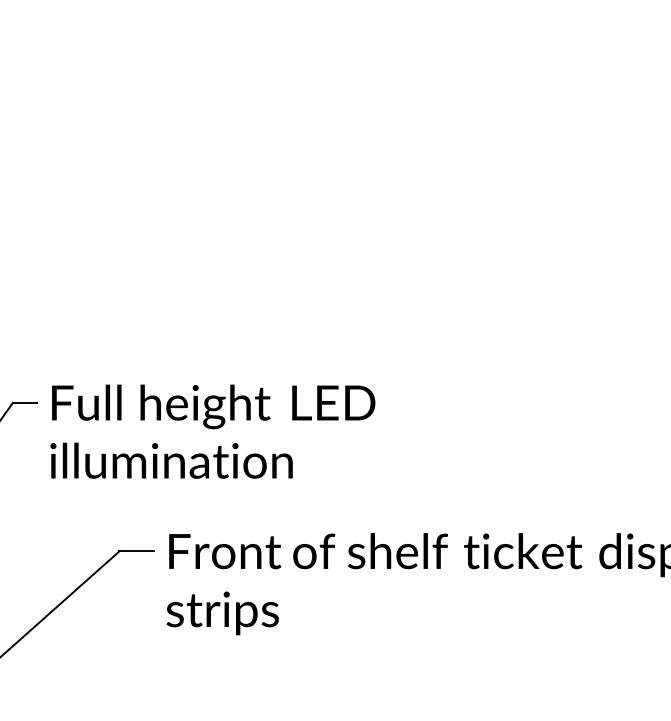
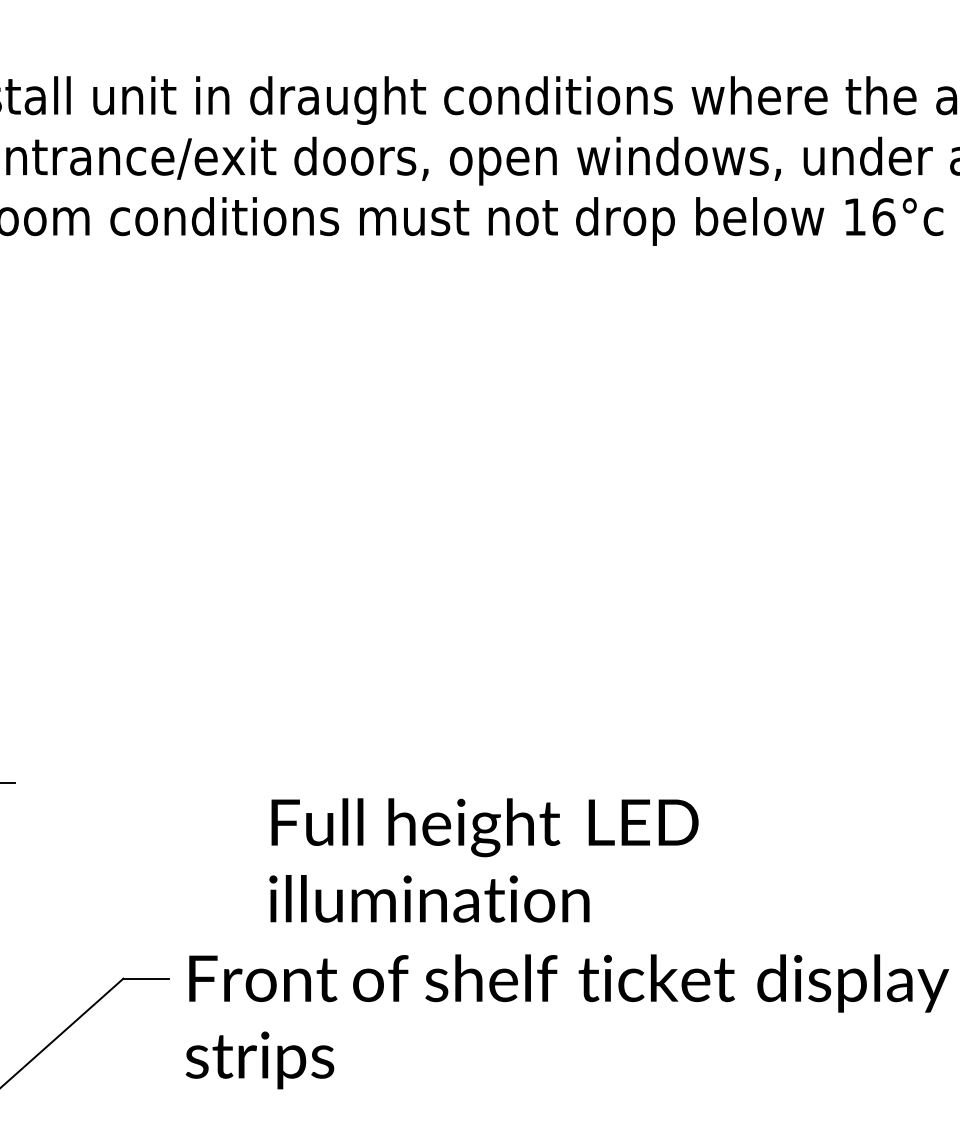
text: (212, 431) -> (483, 860), moved

